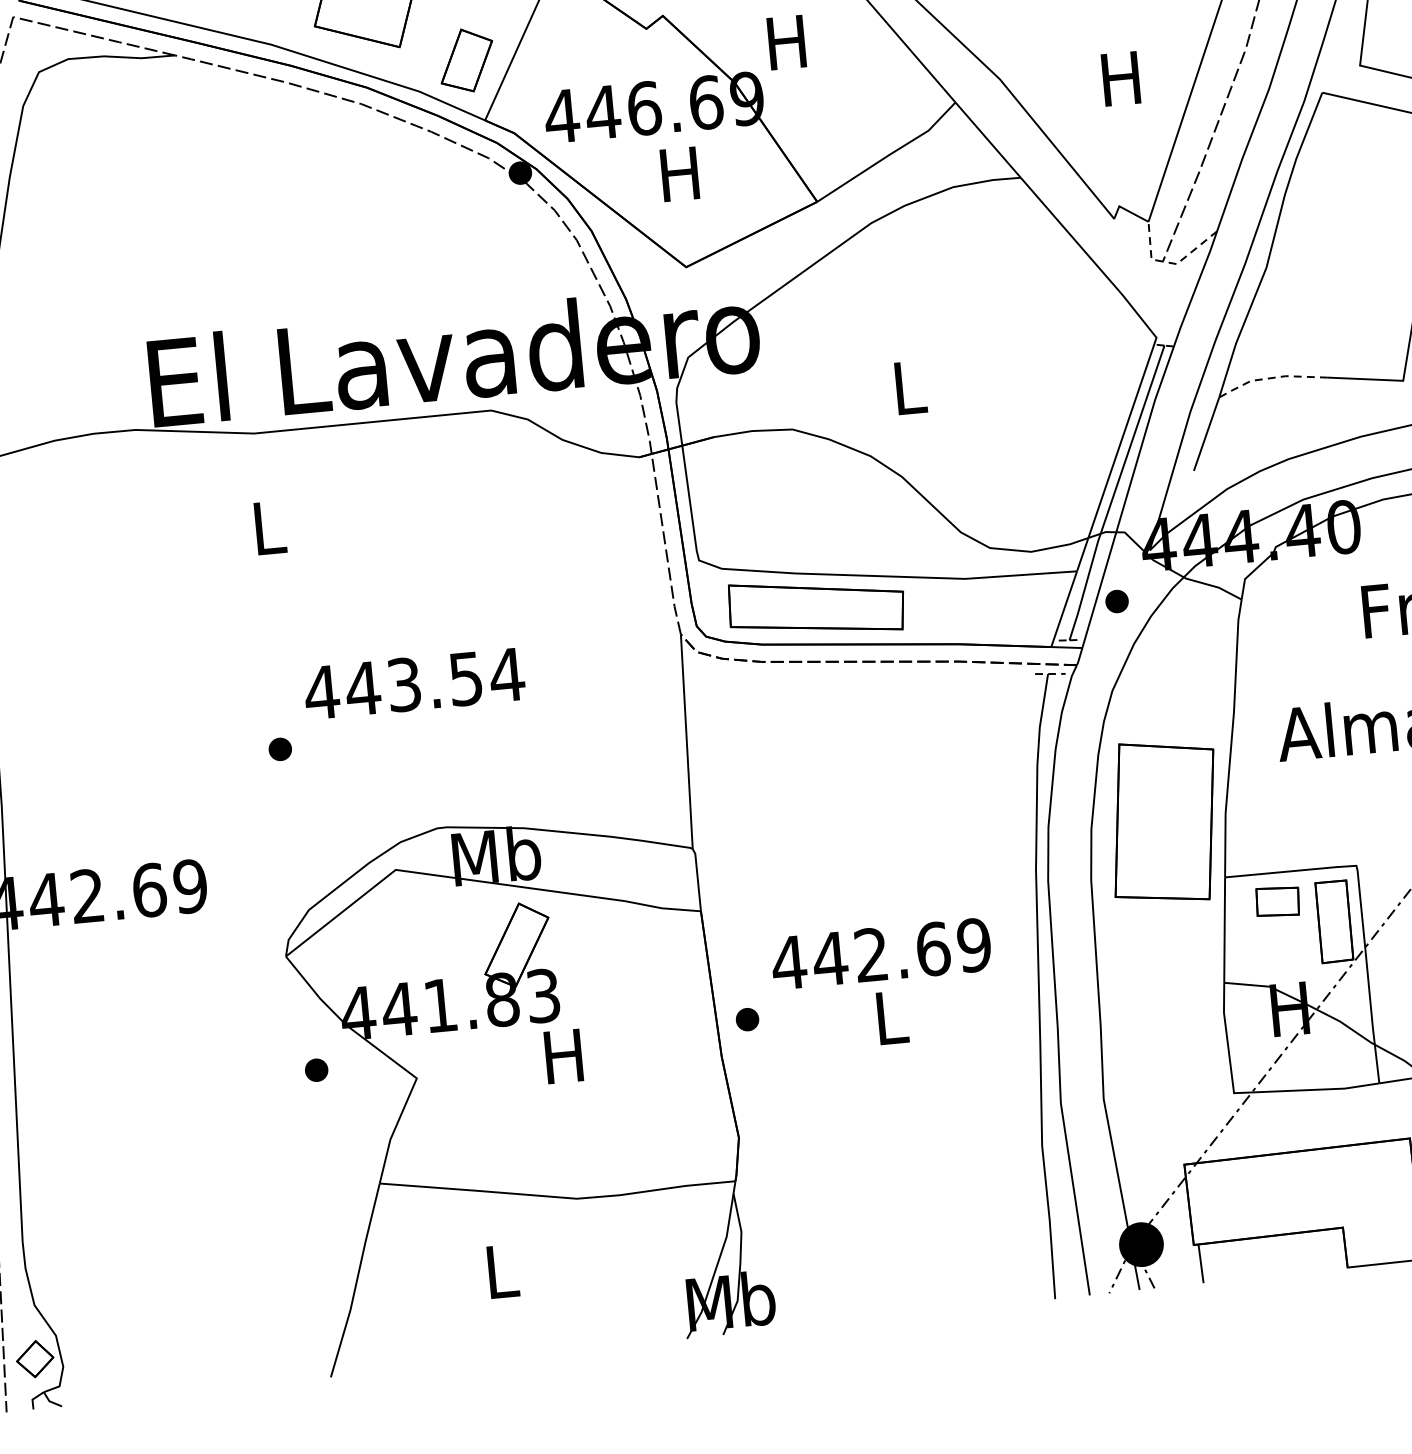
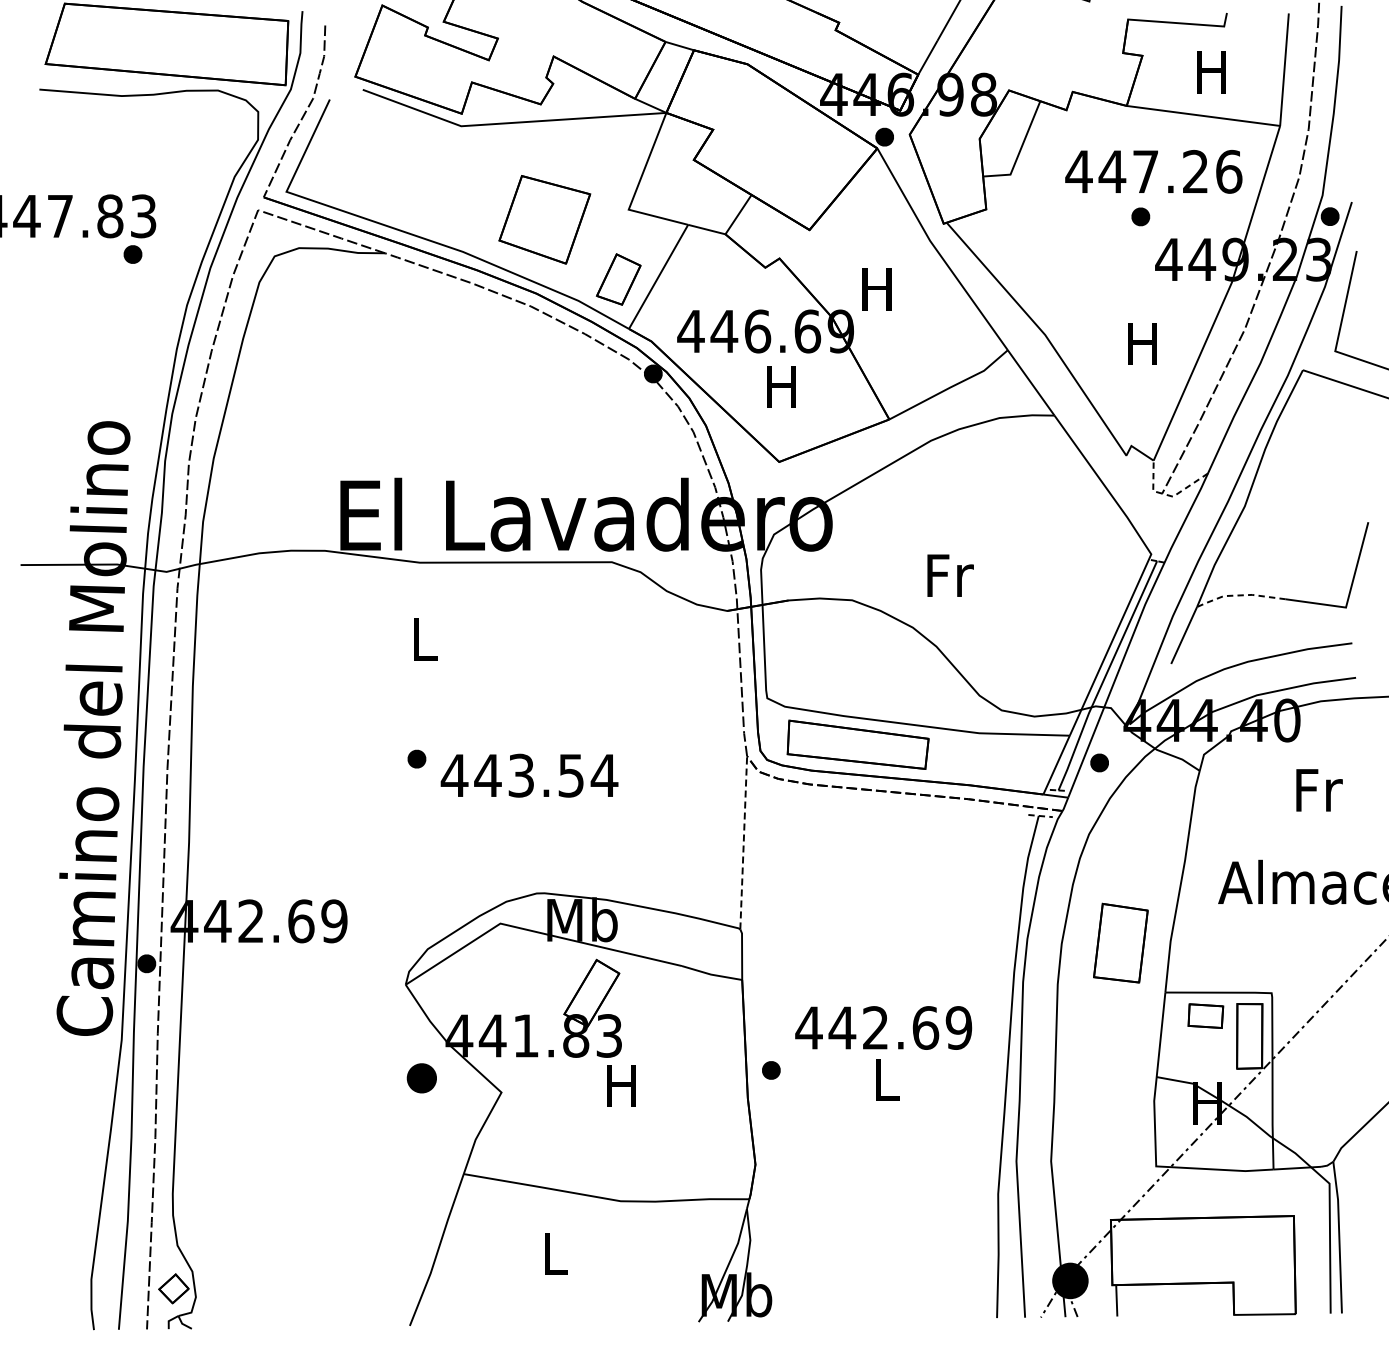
text: (910, 387) -> (950, 575), L -> Fr
line: (686, 740) -> (743, 841), solid -> dashed
part: (279, 748) -> (416, 758), moved
part: (1163, 820) -> (1120, 942), size x0.6
part: (316, 1070) -> (421, 1078), size x1.6

